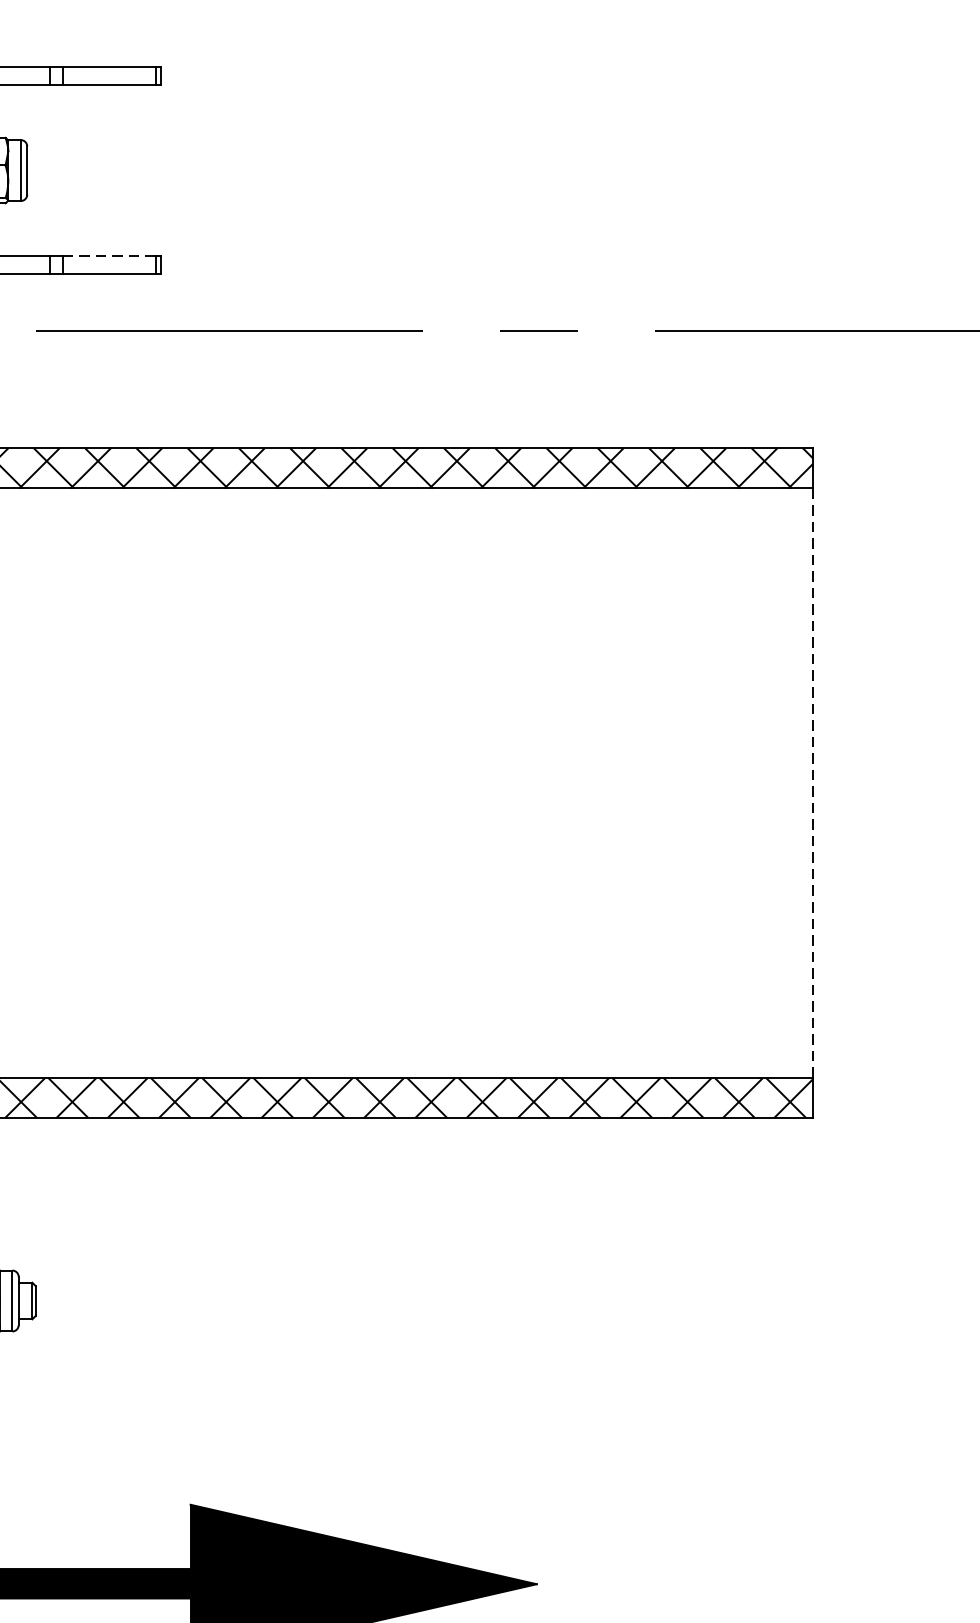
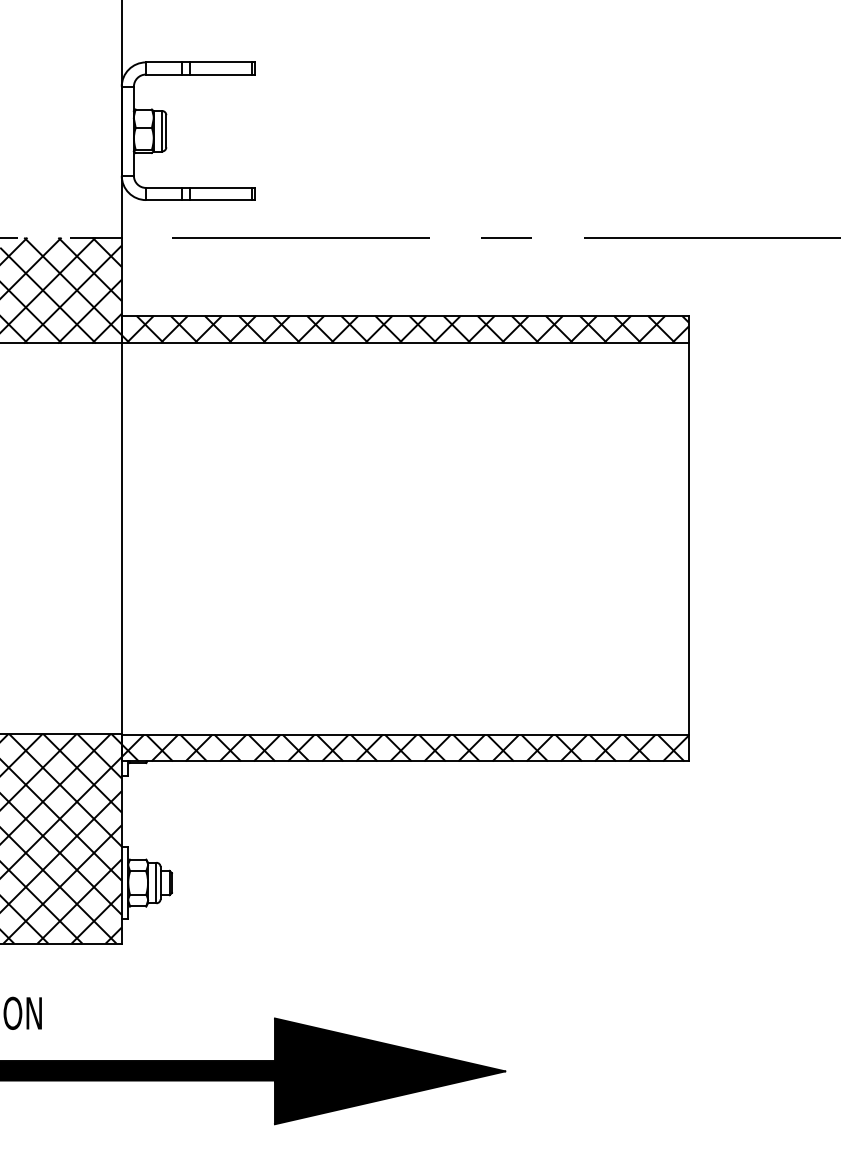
line: (108, 255) -> (220, 187), dashed -> solid
line: (812, 782) -> (688, 538), dashed -> solid

